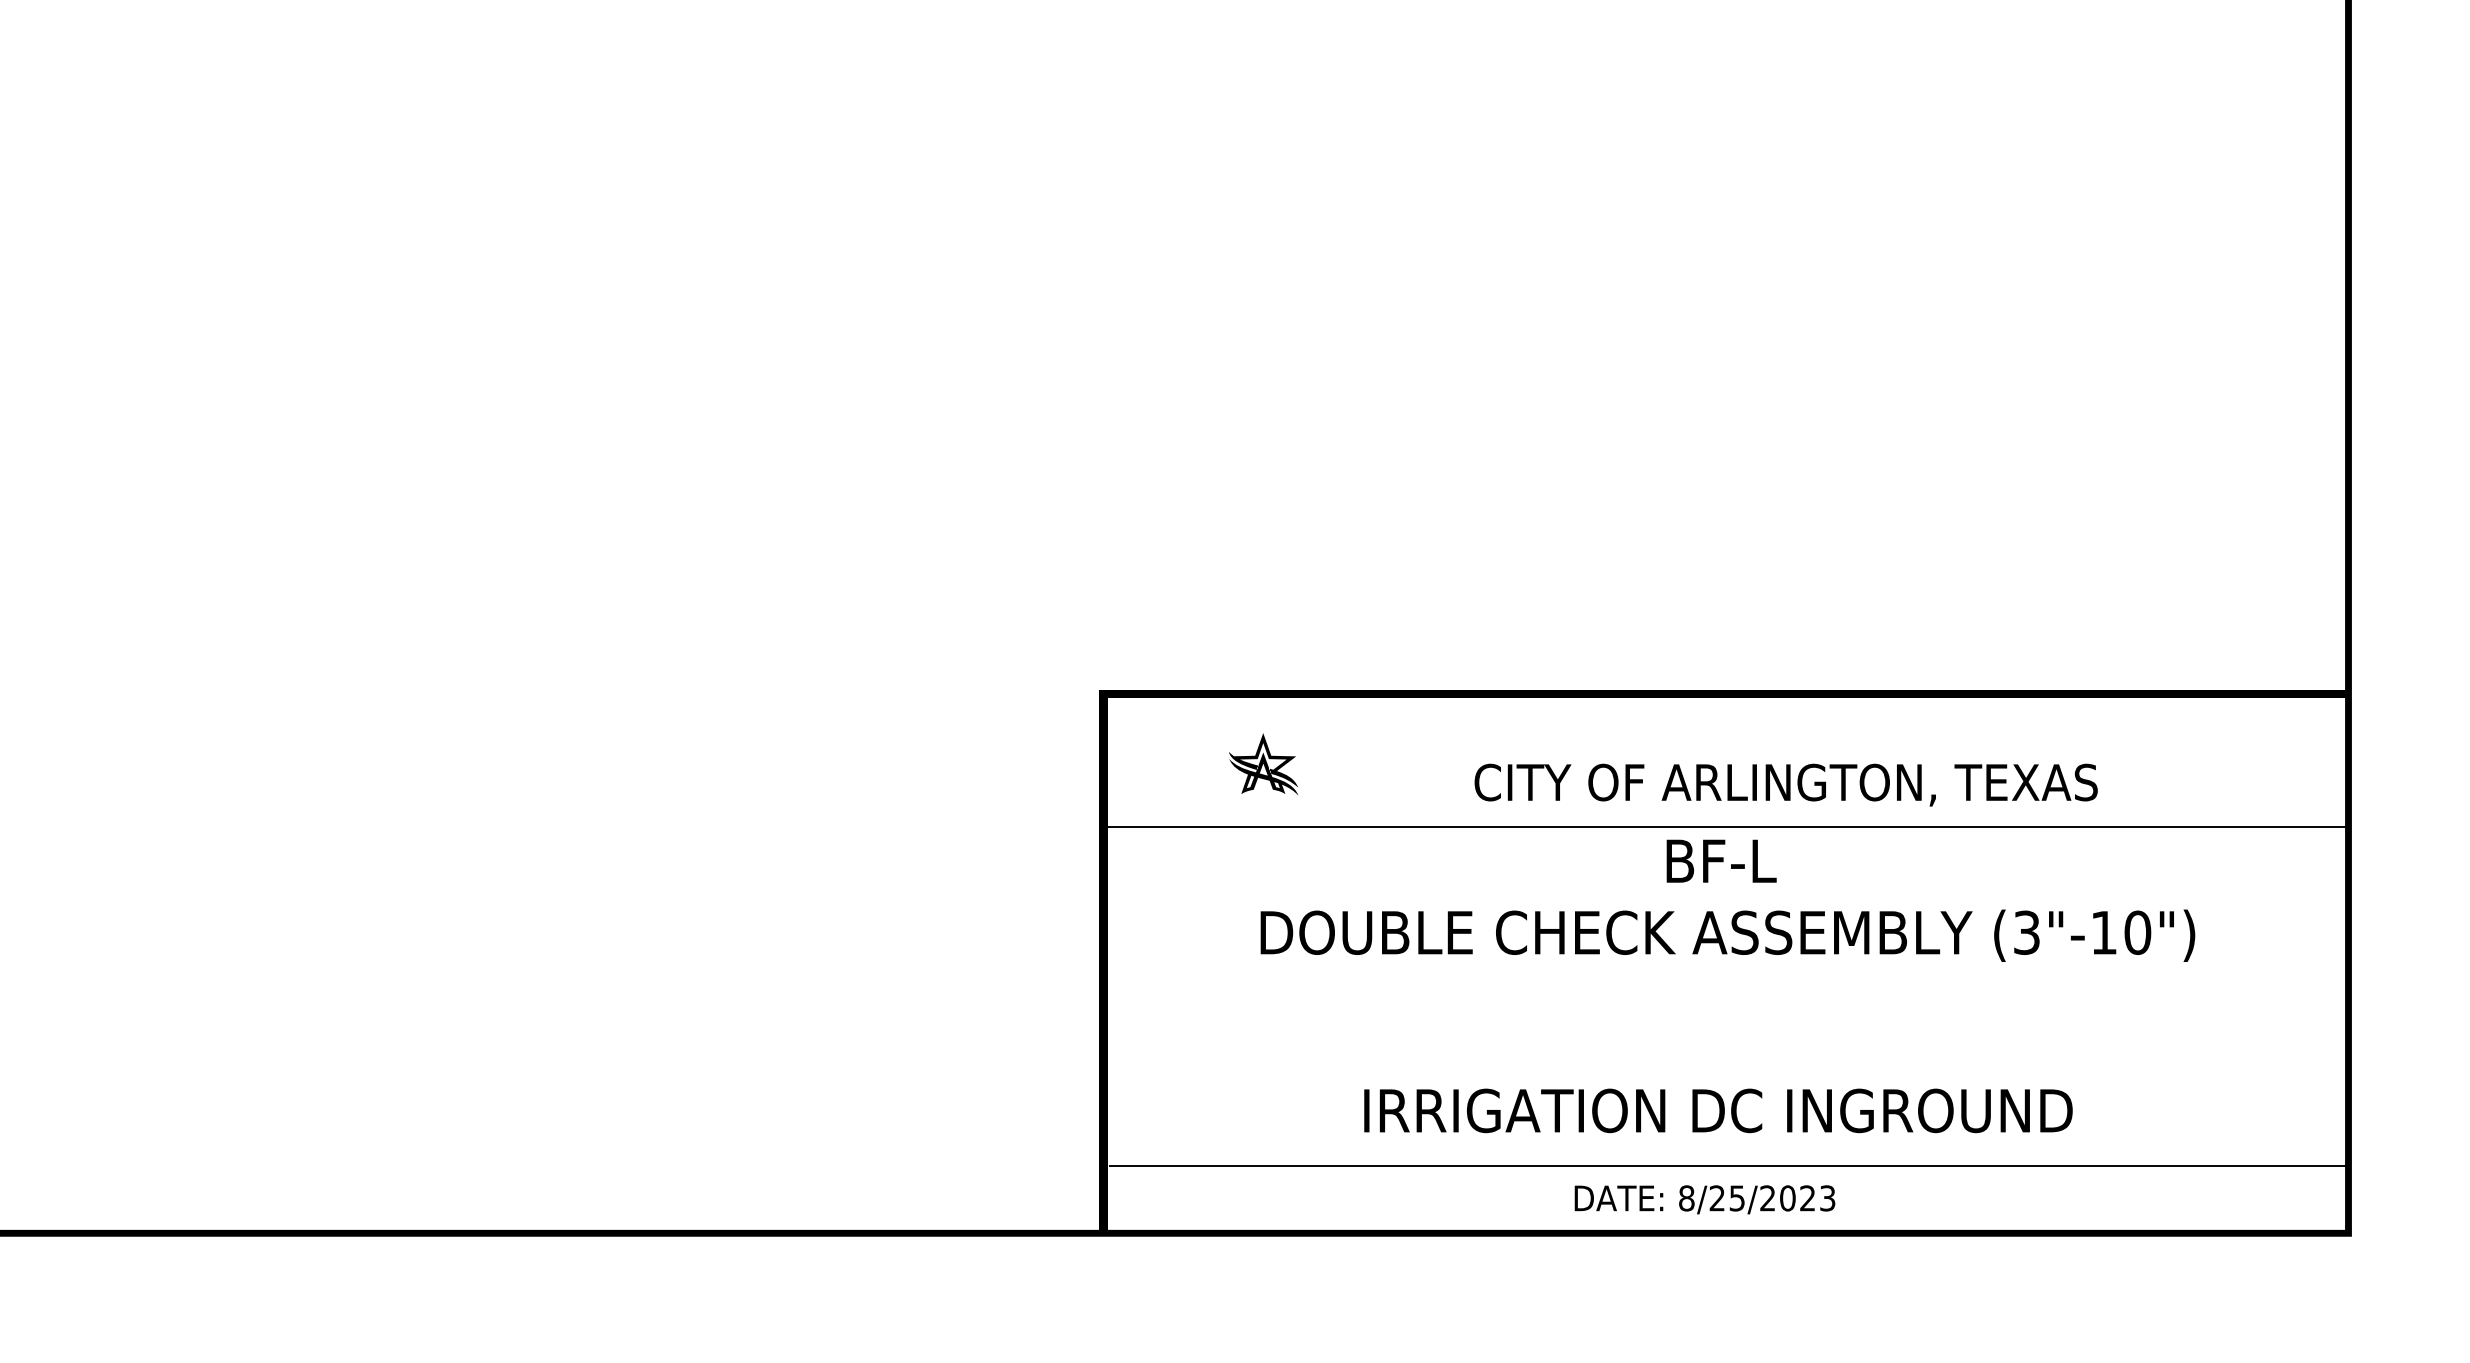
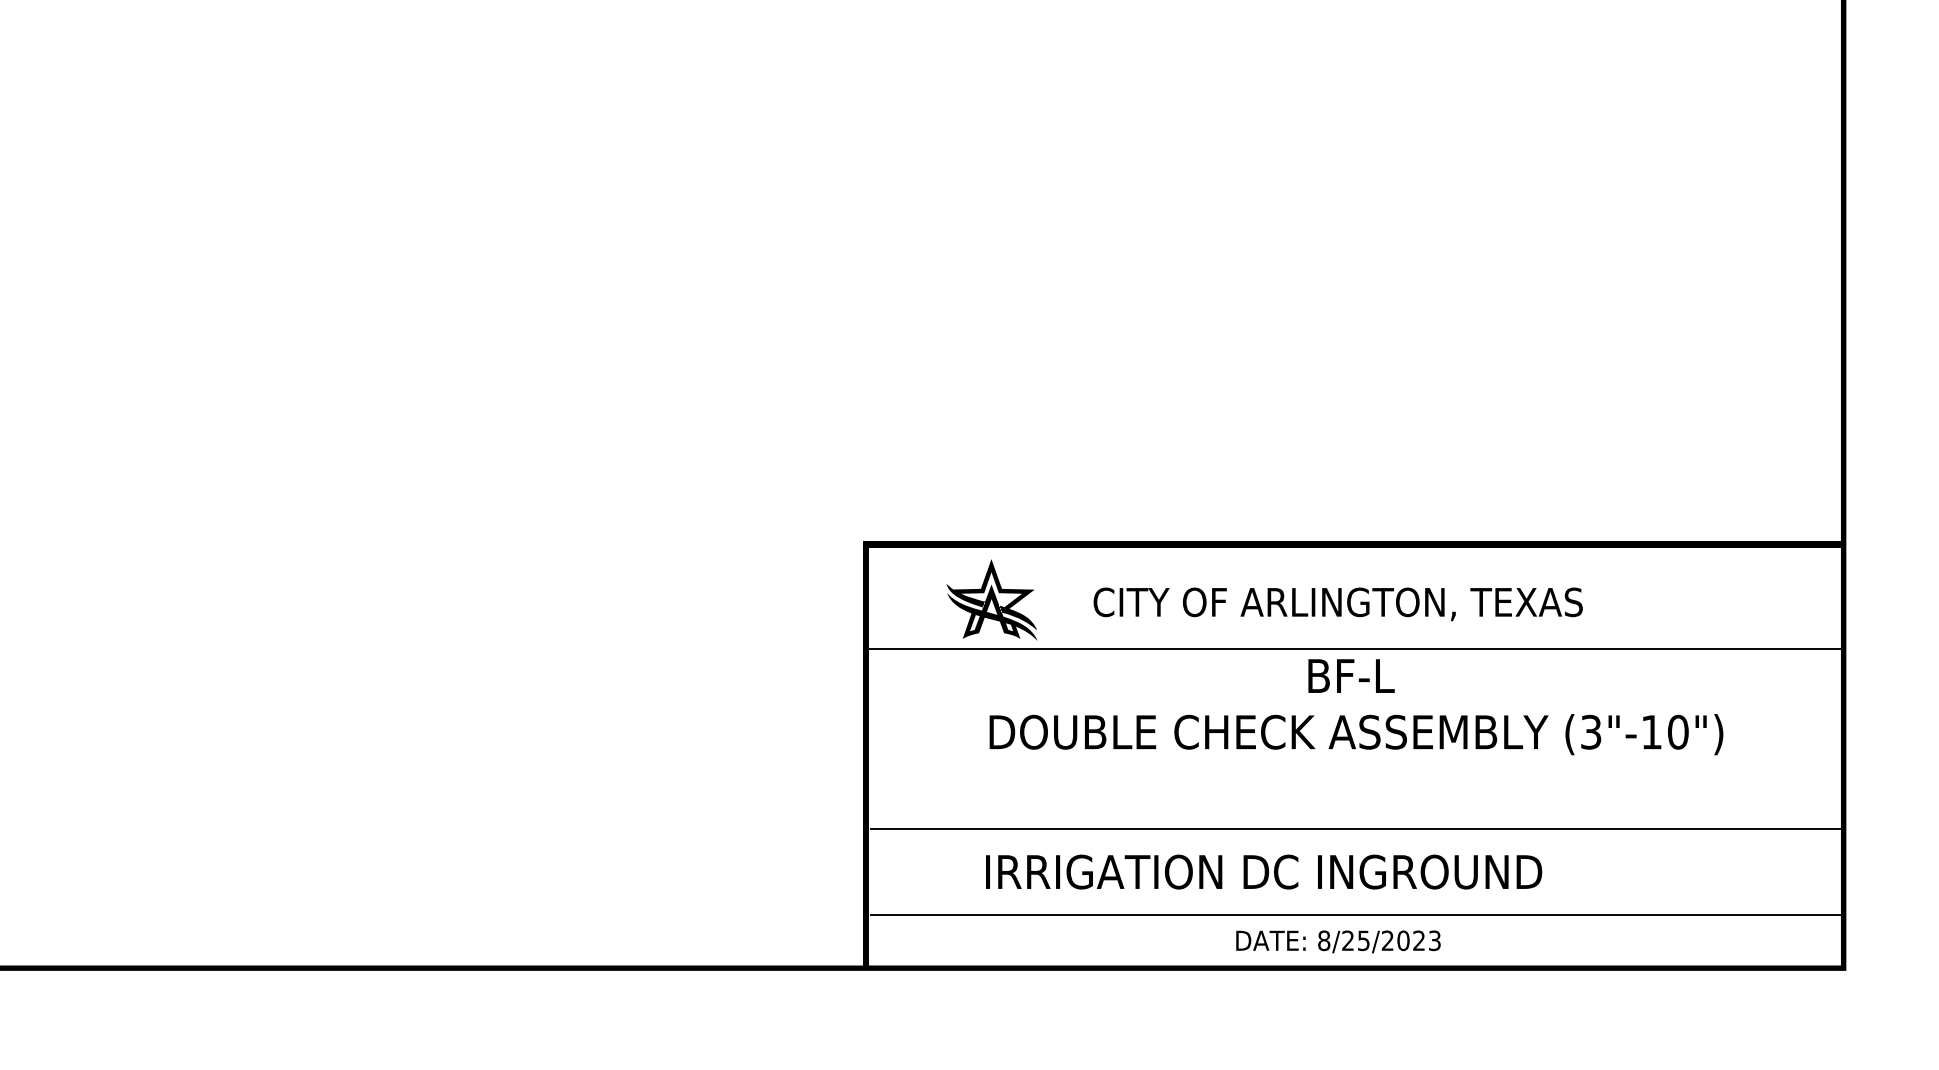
part: (1263, 763) -> (991, 599), size x1.67
text: (1785, 785) -> (1337, 604), moved
line: (1729, 1055) -> (1357, 828), added
text: (1719, 1110) -> (1264, 871), moved

